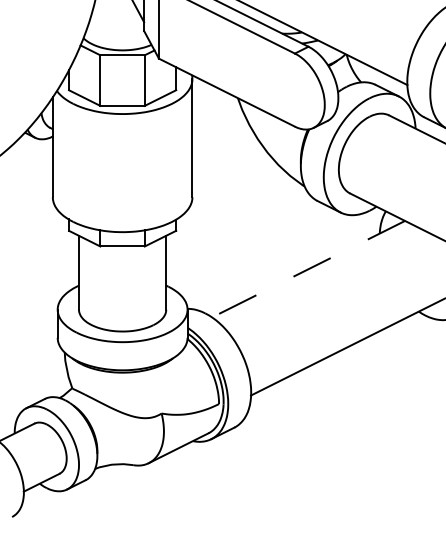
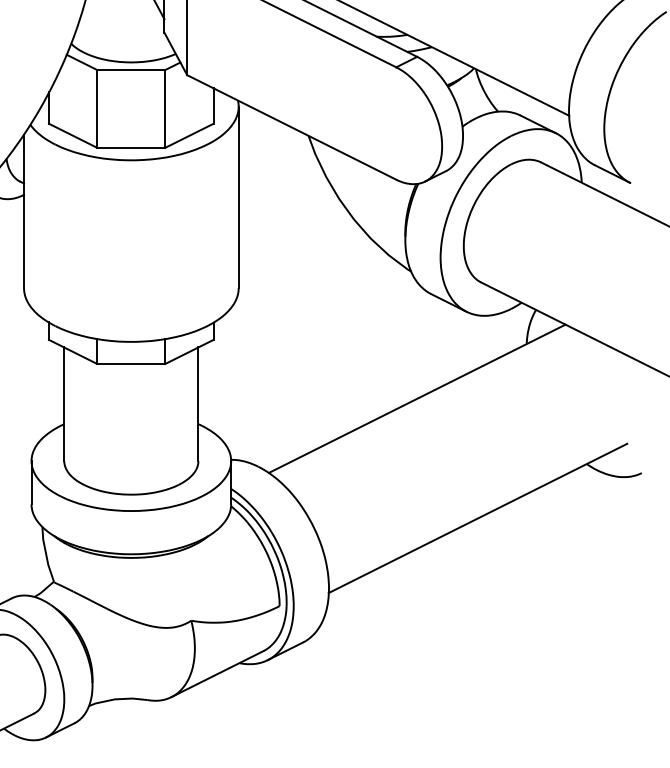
line: (308, 269) -> (417, 399), dashed -> solid

